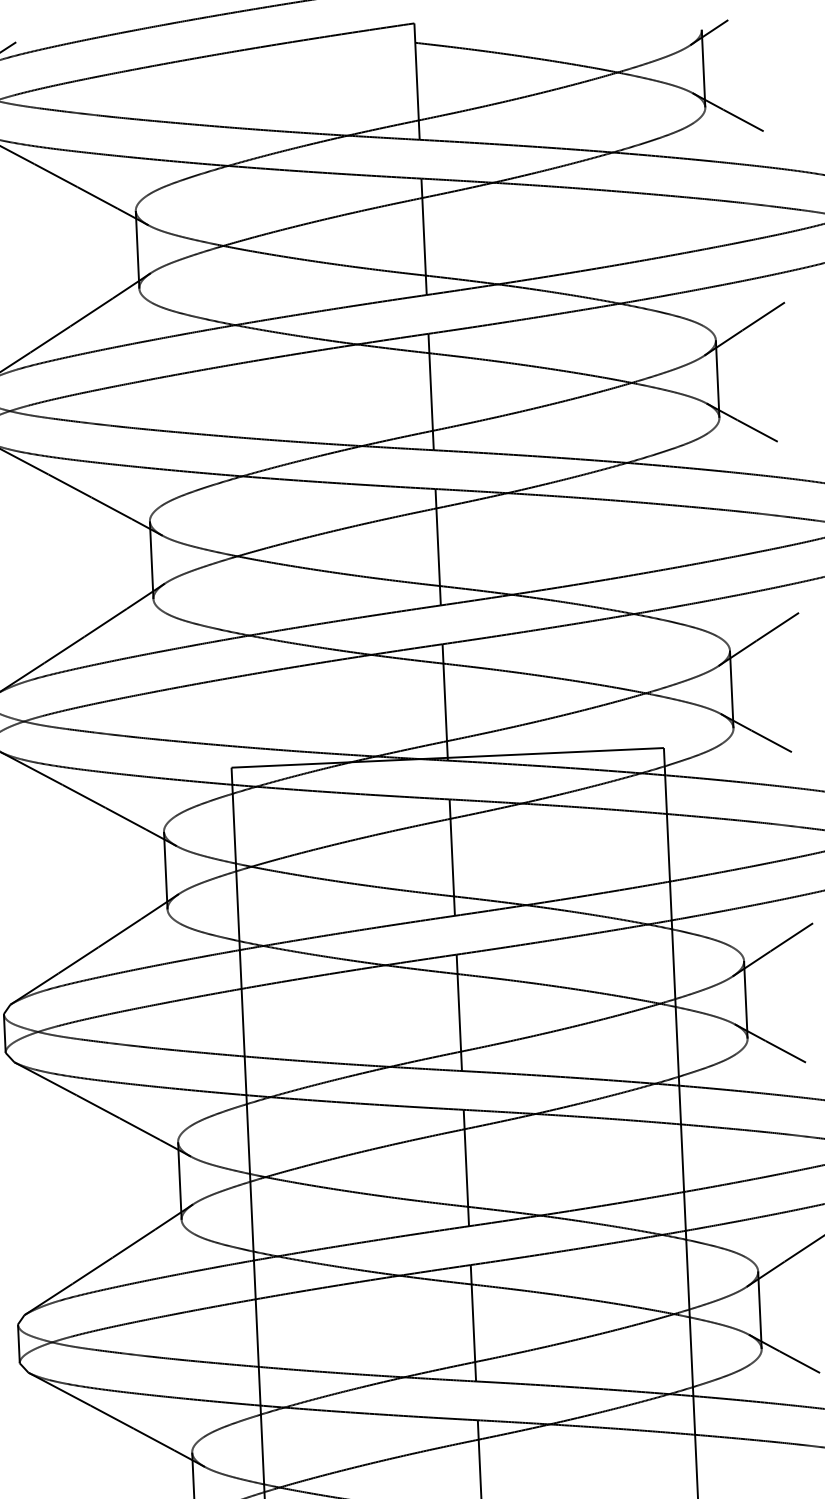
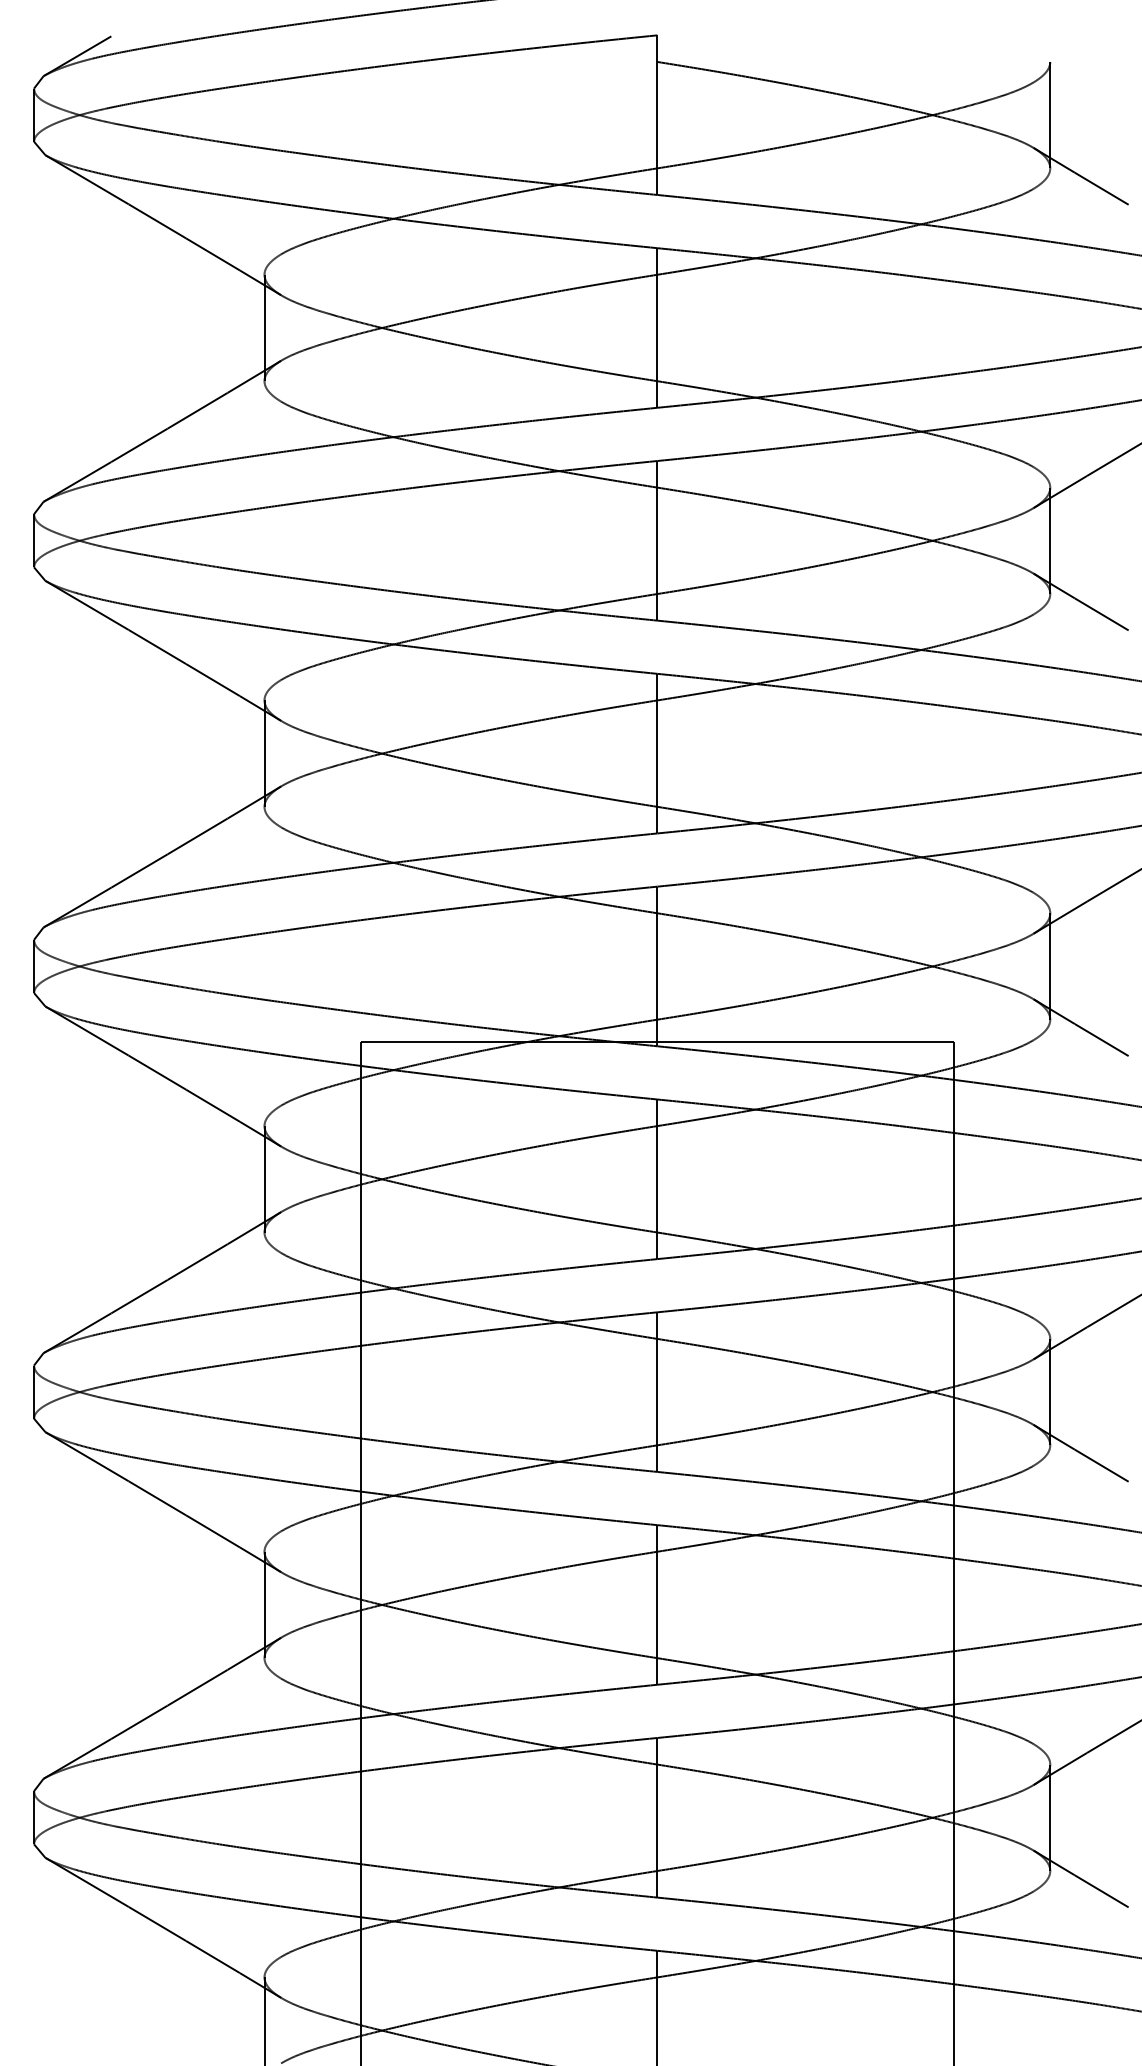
line: (709, 32) -> (1060, 66), removed

